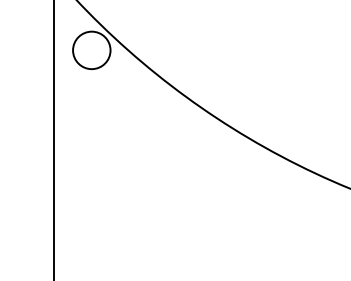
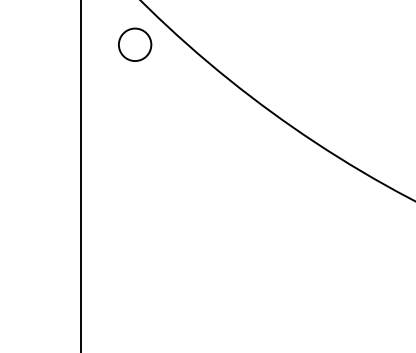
circle: (91, 50) -> (134, 44), size x0.6

